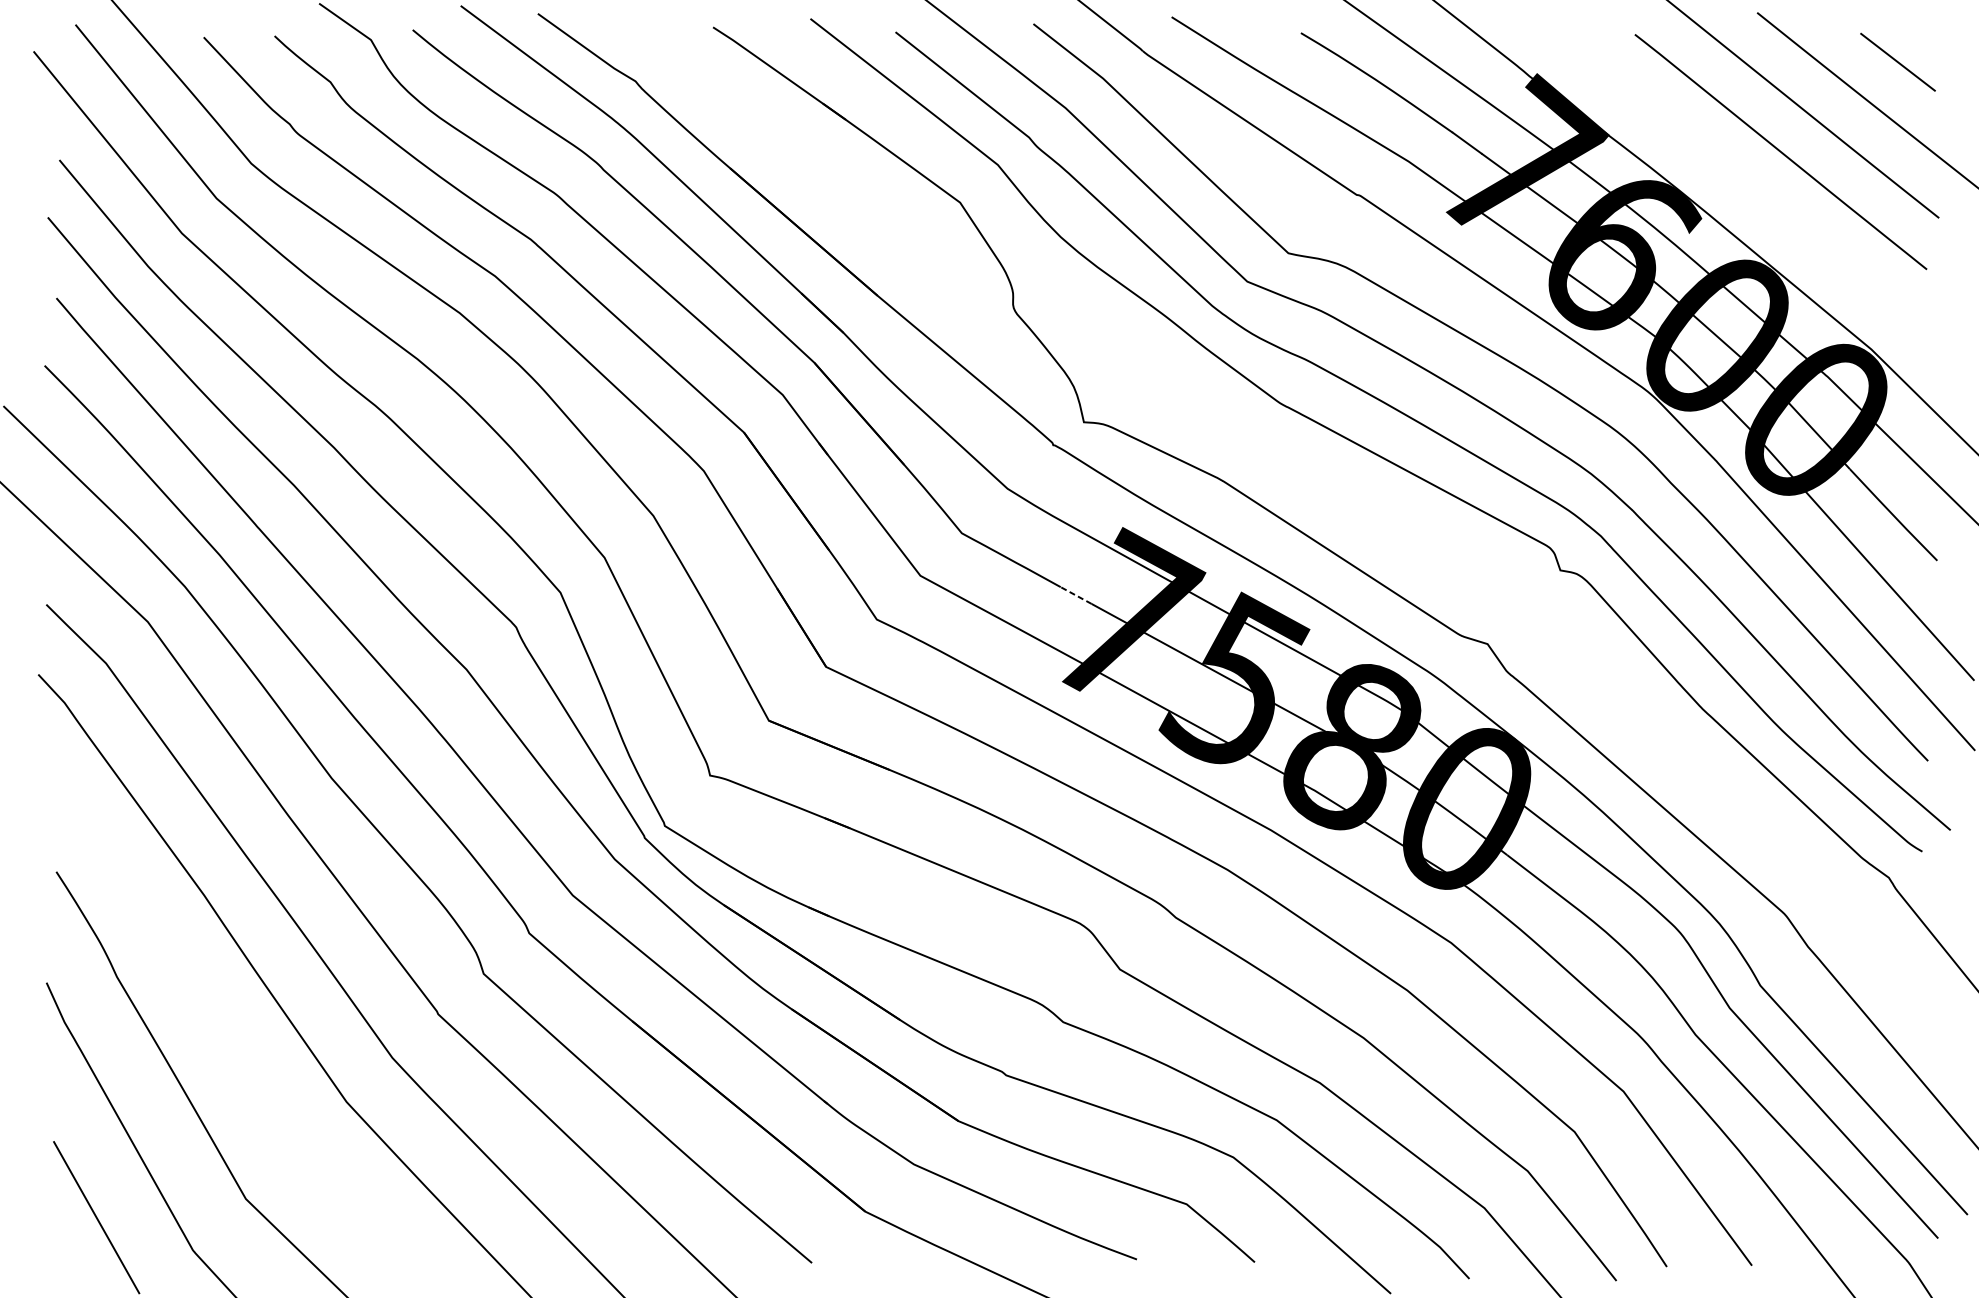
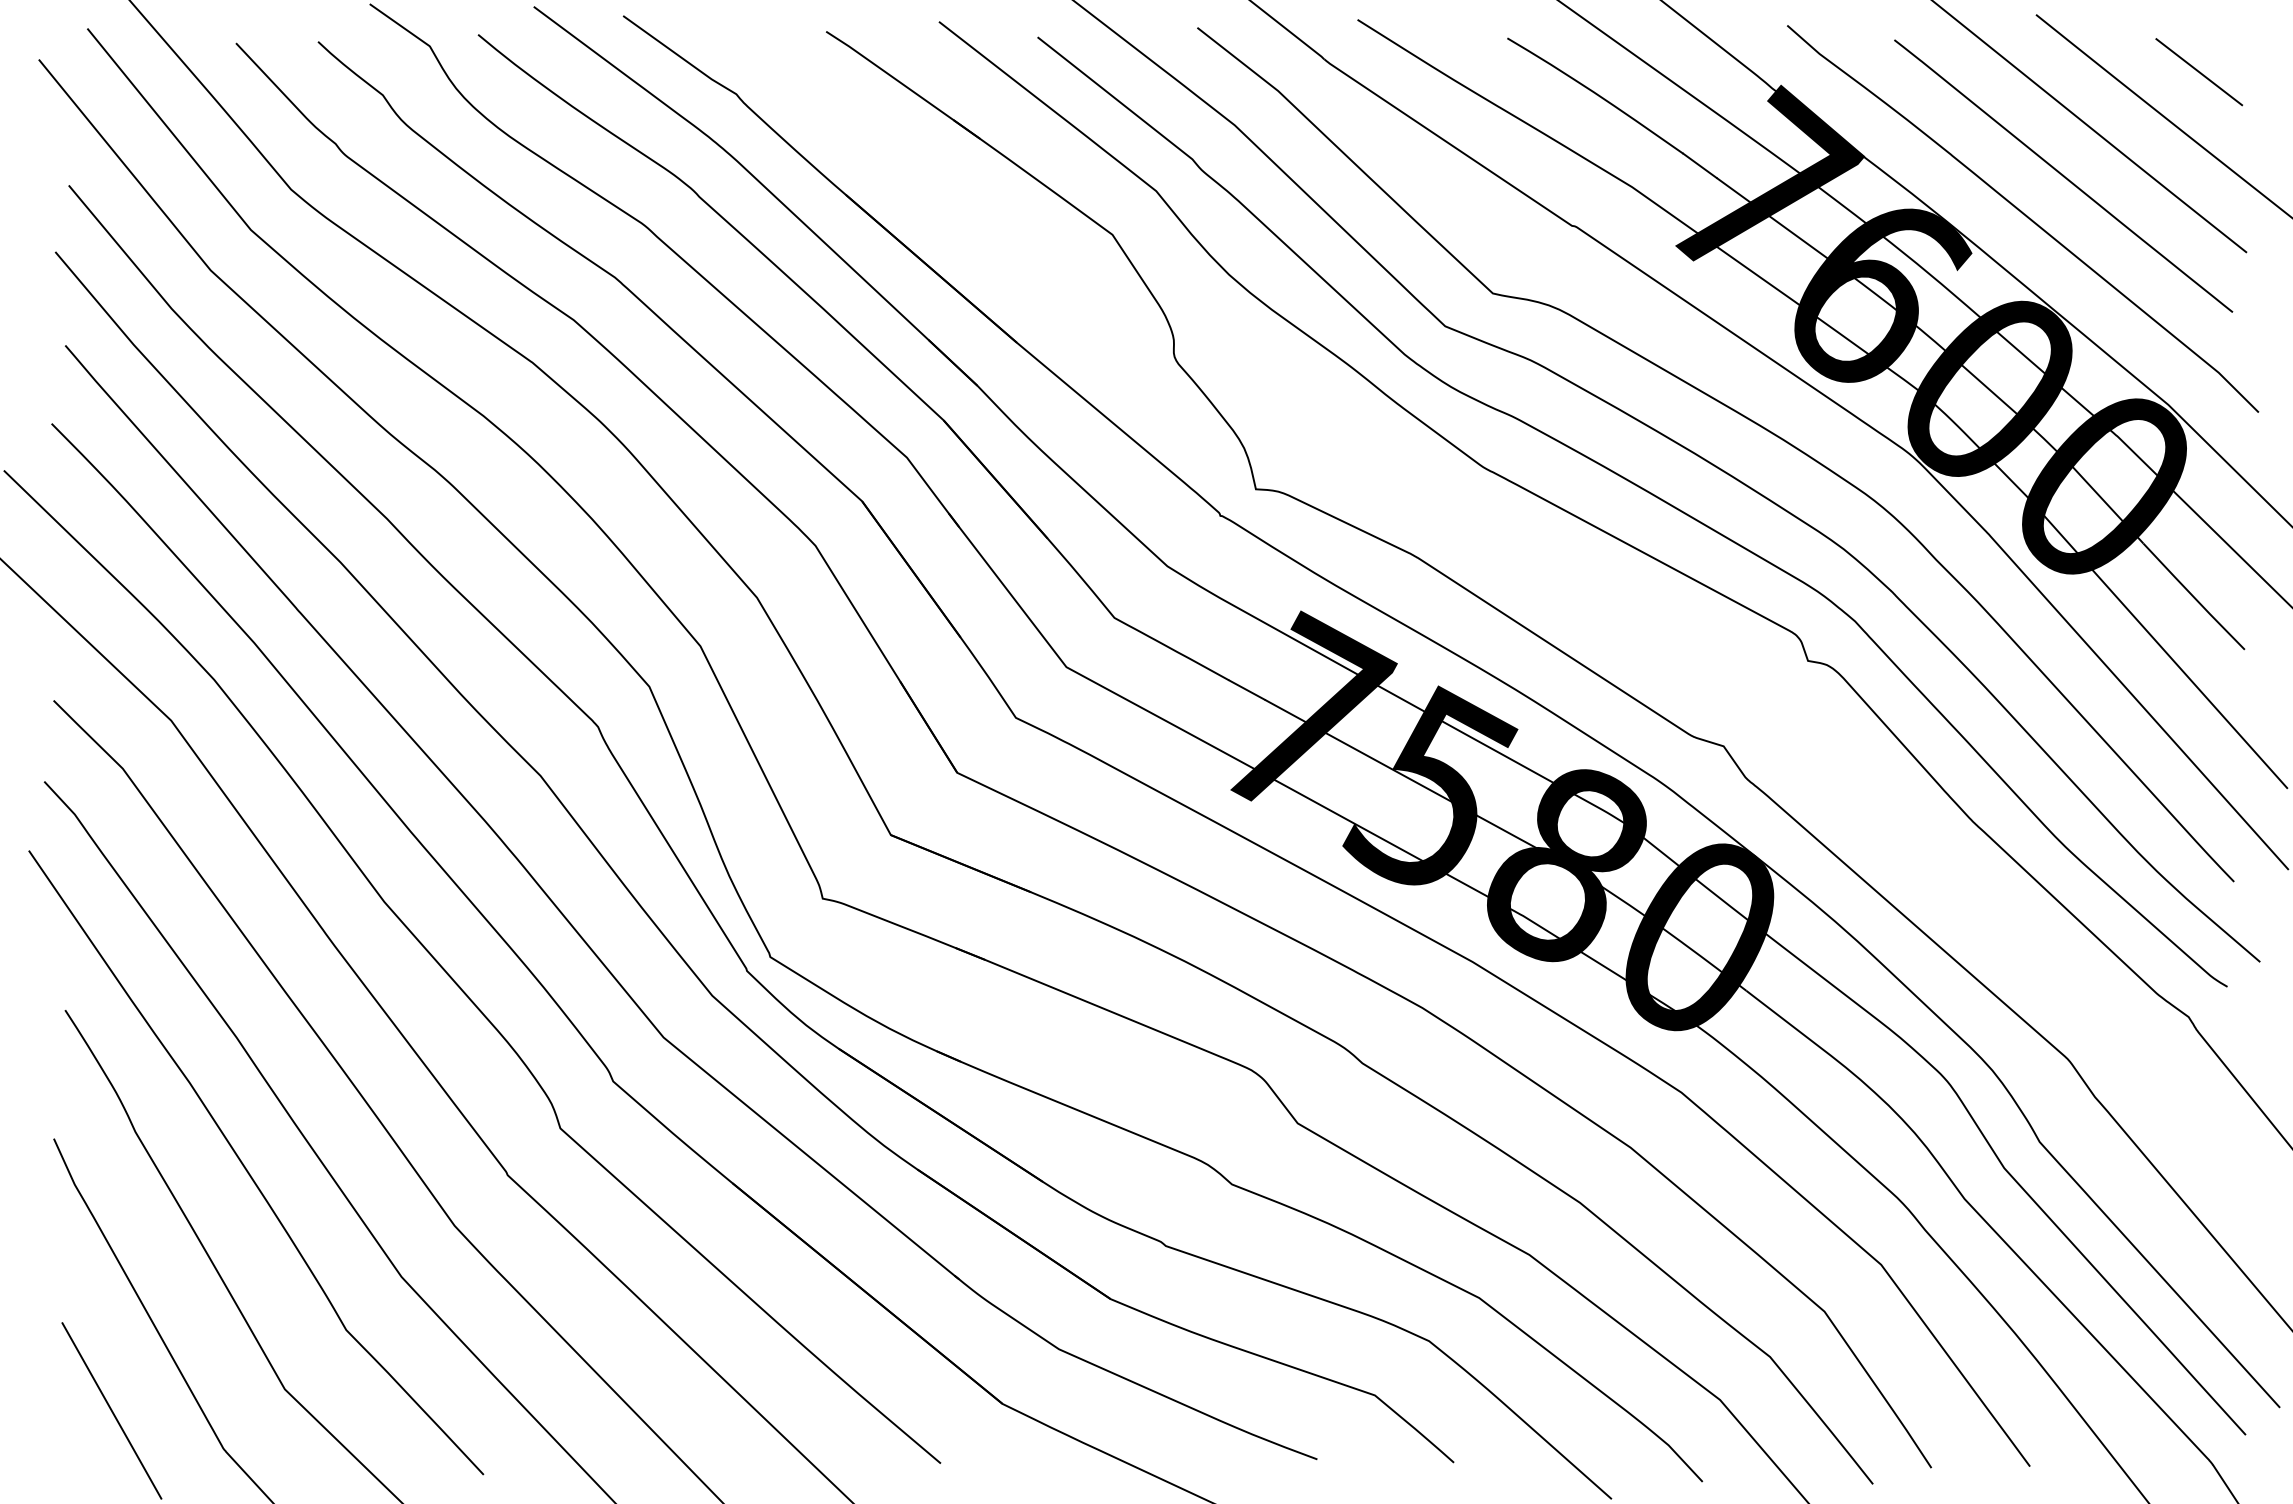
curve: (1748, 186) -> (2025, 216), added
line: (1075, 595) -> (1246, 689), dashed -> solid
curve: (213, 1009) -> (247, 1169), added

